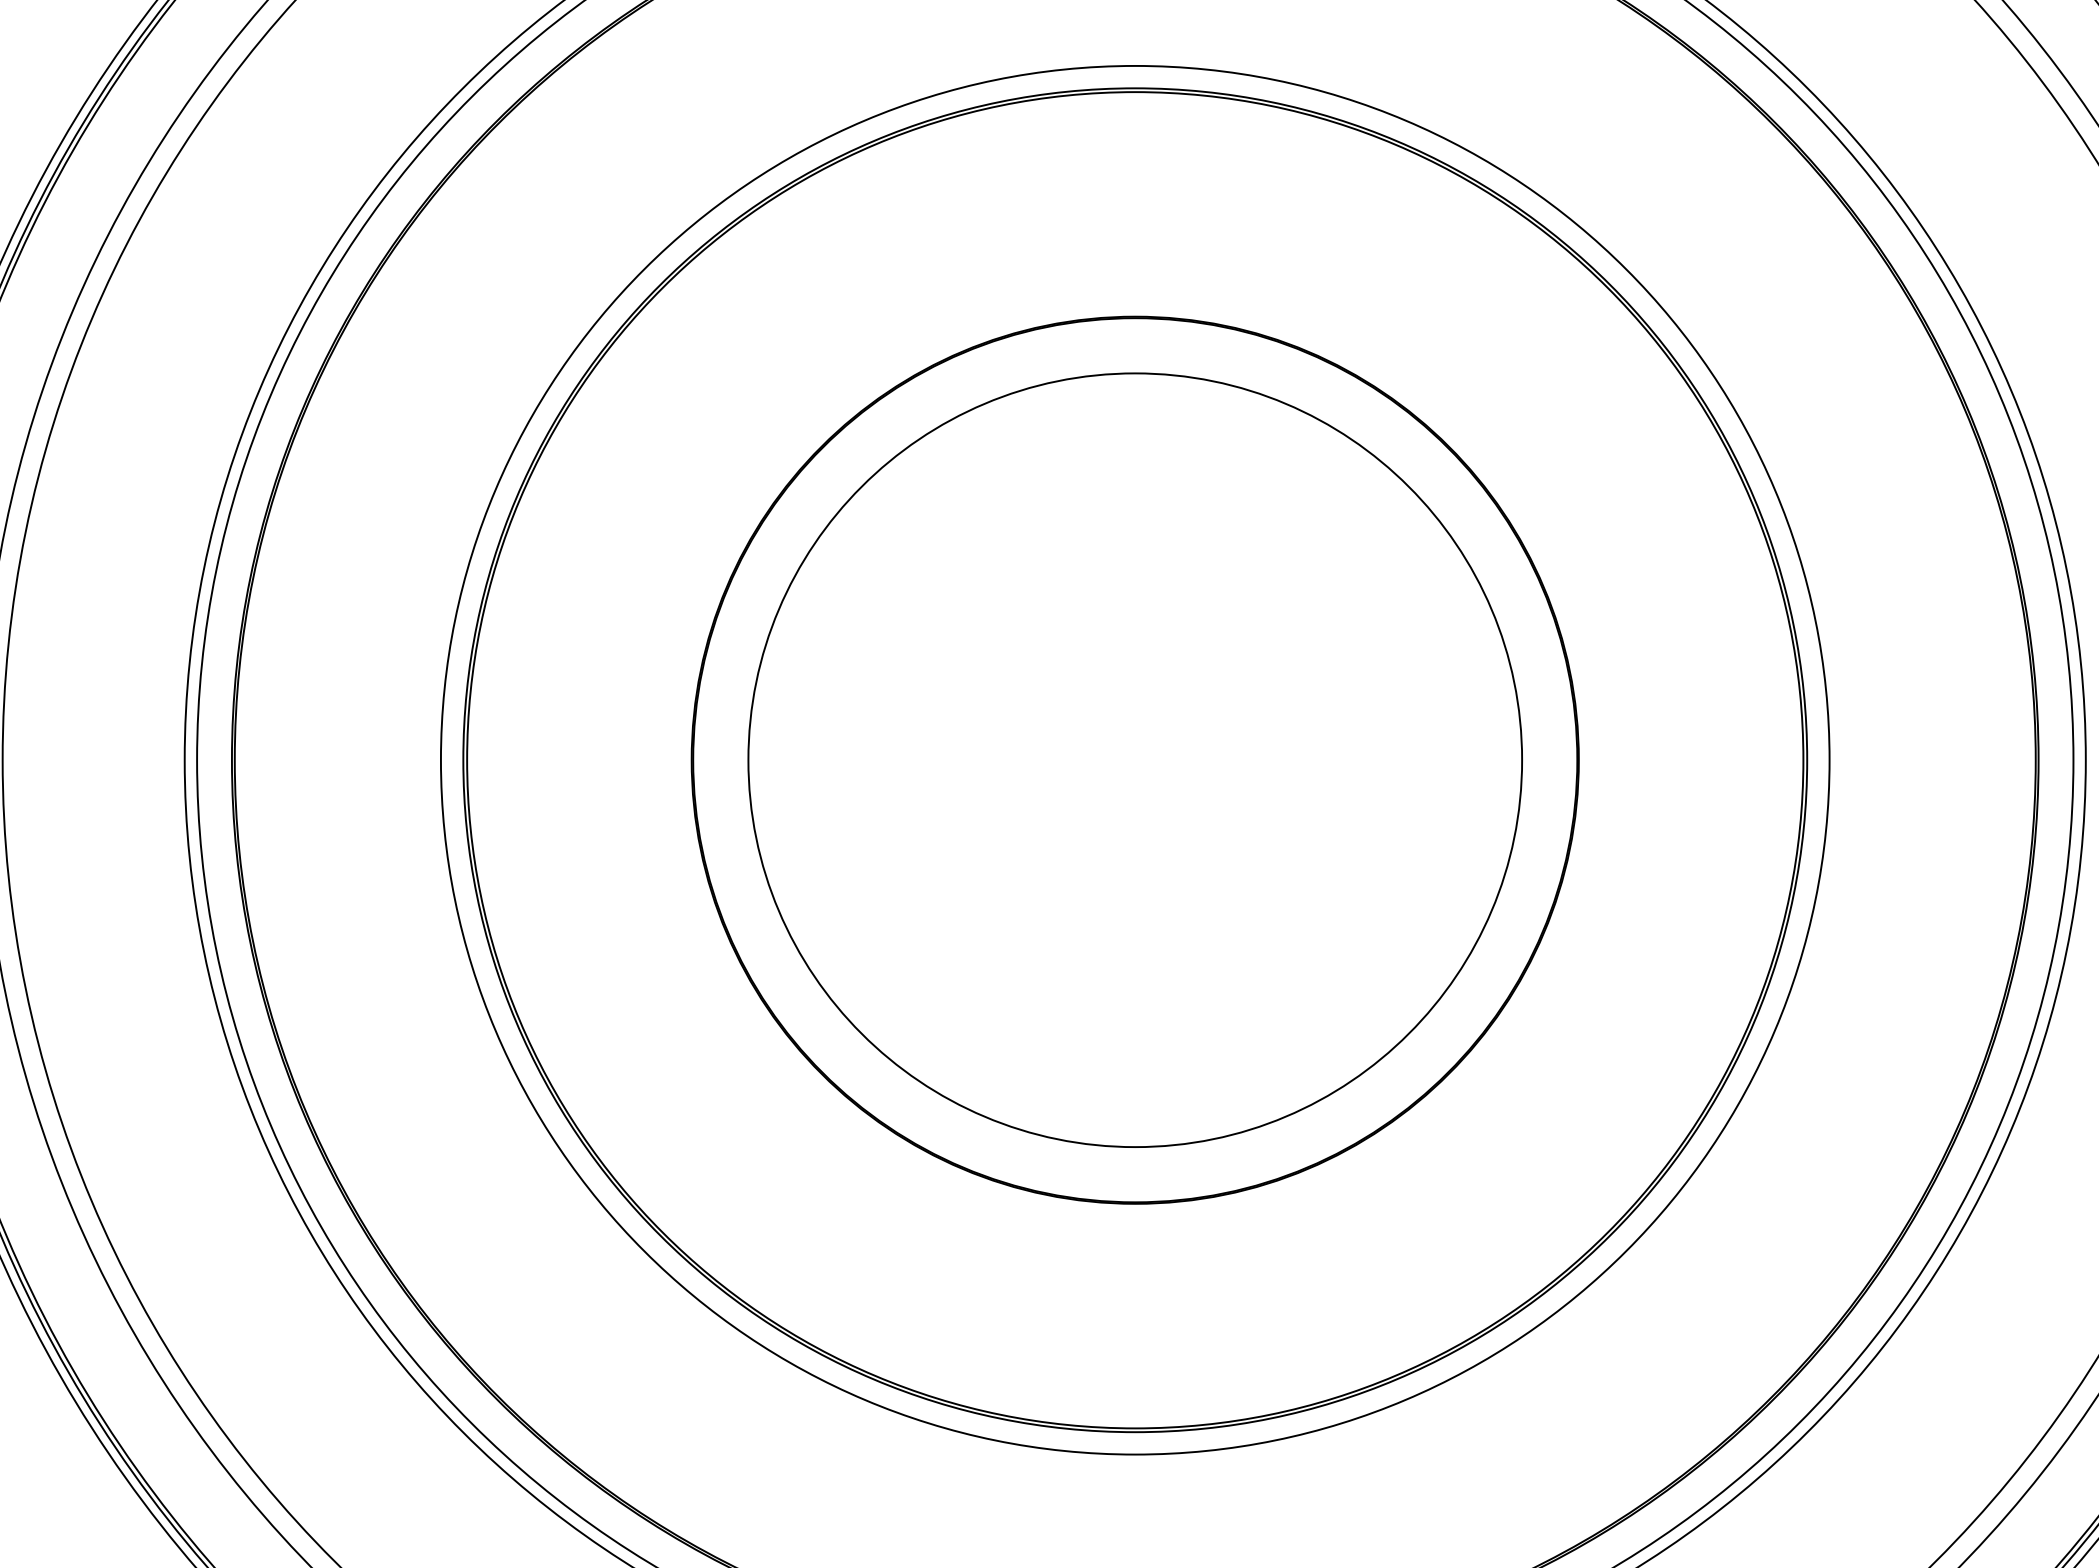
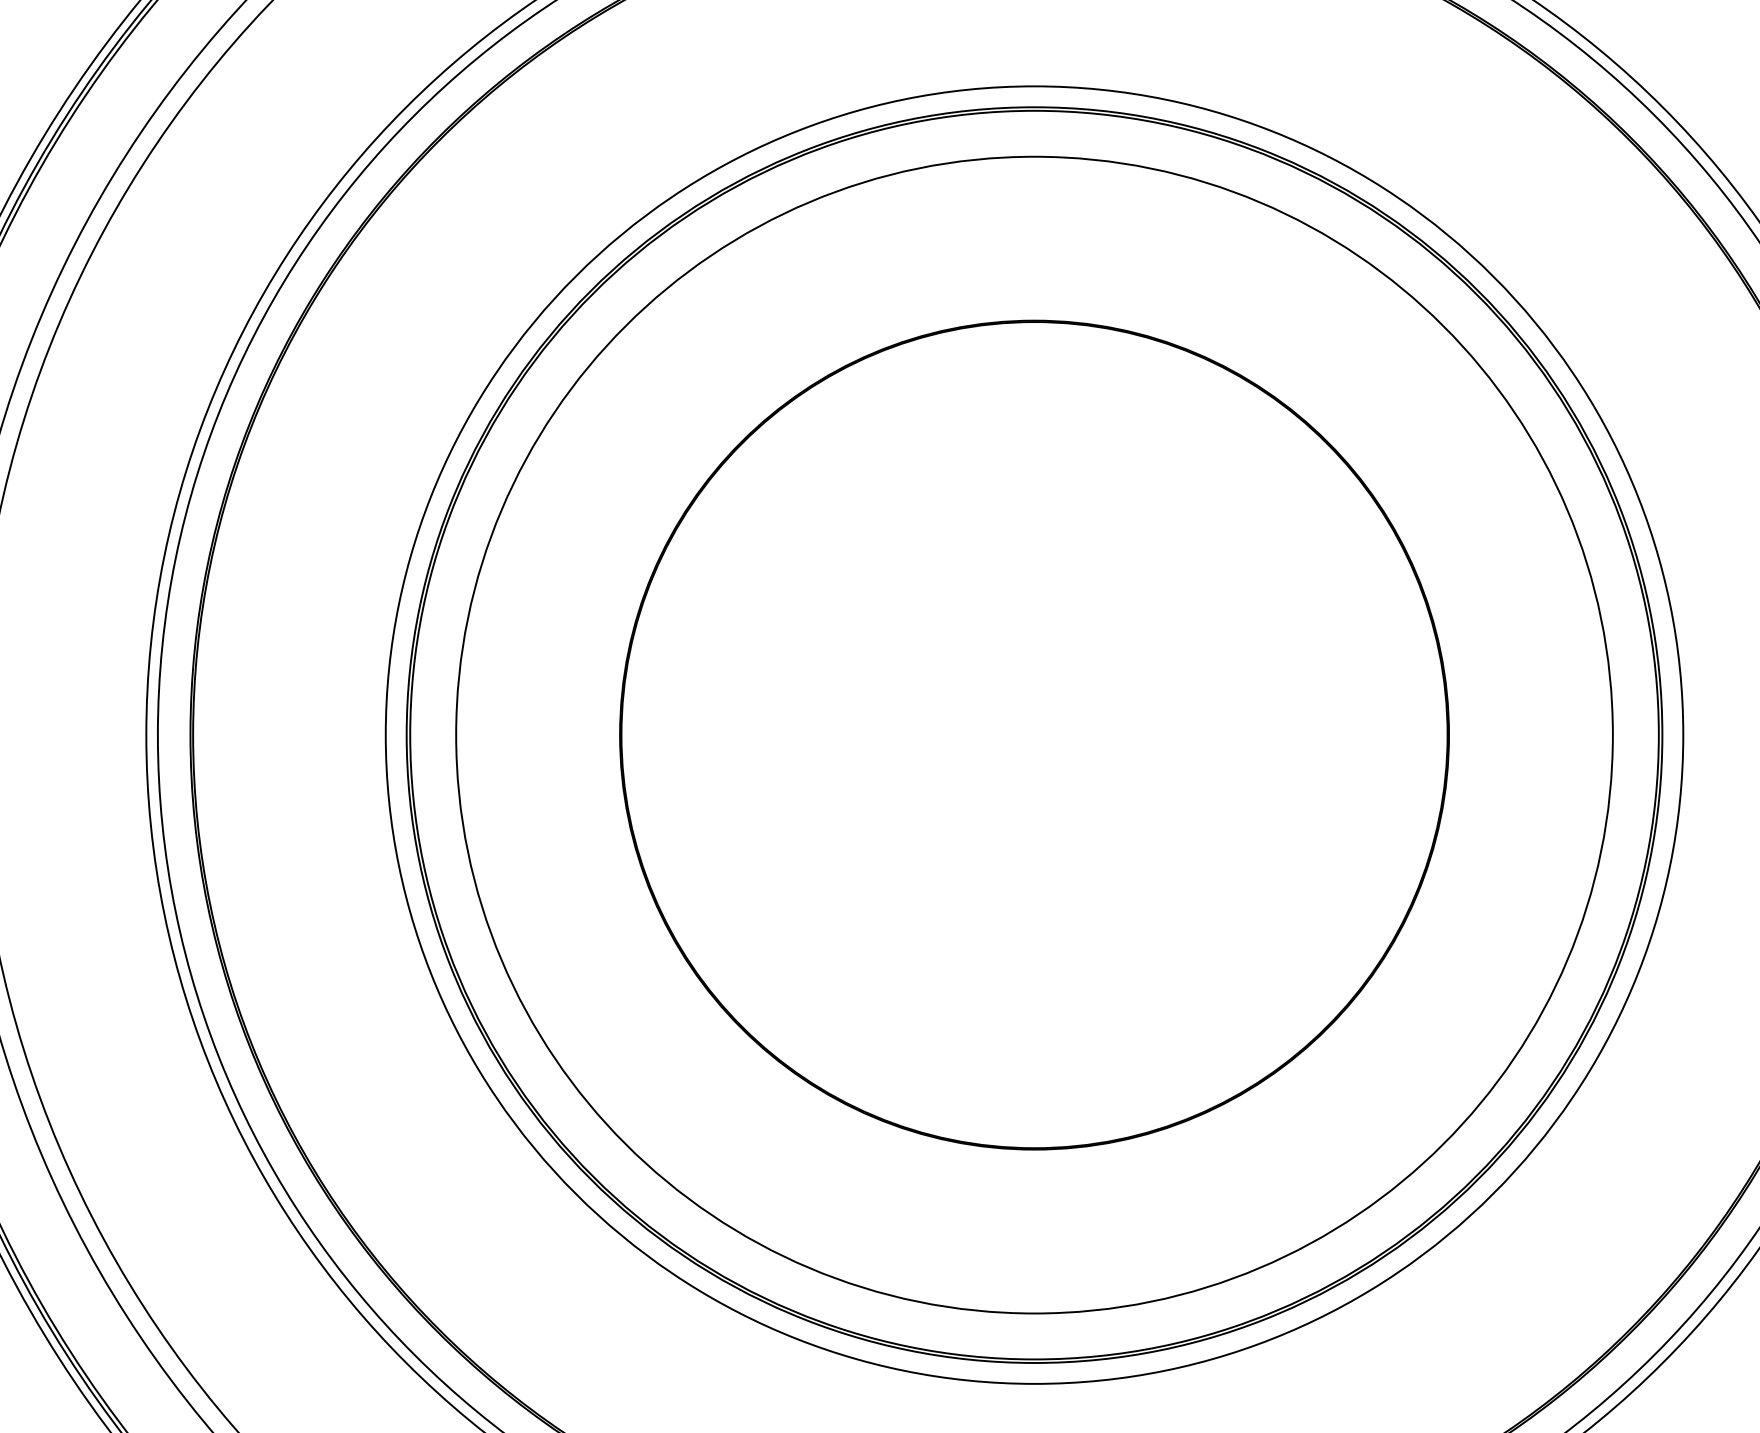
circle: (1135, 760) -> (1034, 735), size x1.6

